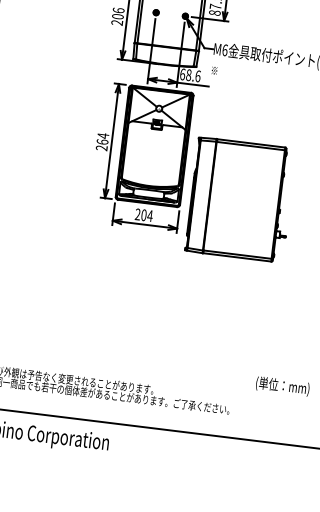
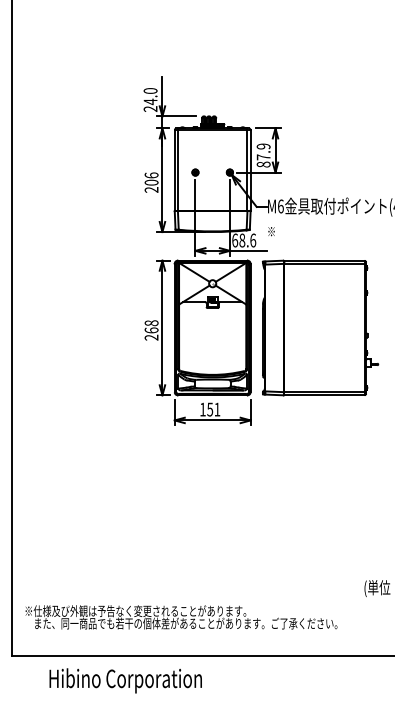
text: (103, 136) -> (151, 323), 264 -> 268
part: (240, 199) -> (320, 327), moved
text: (144, 215) -> (210, 409), 204 -> 151

